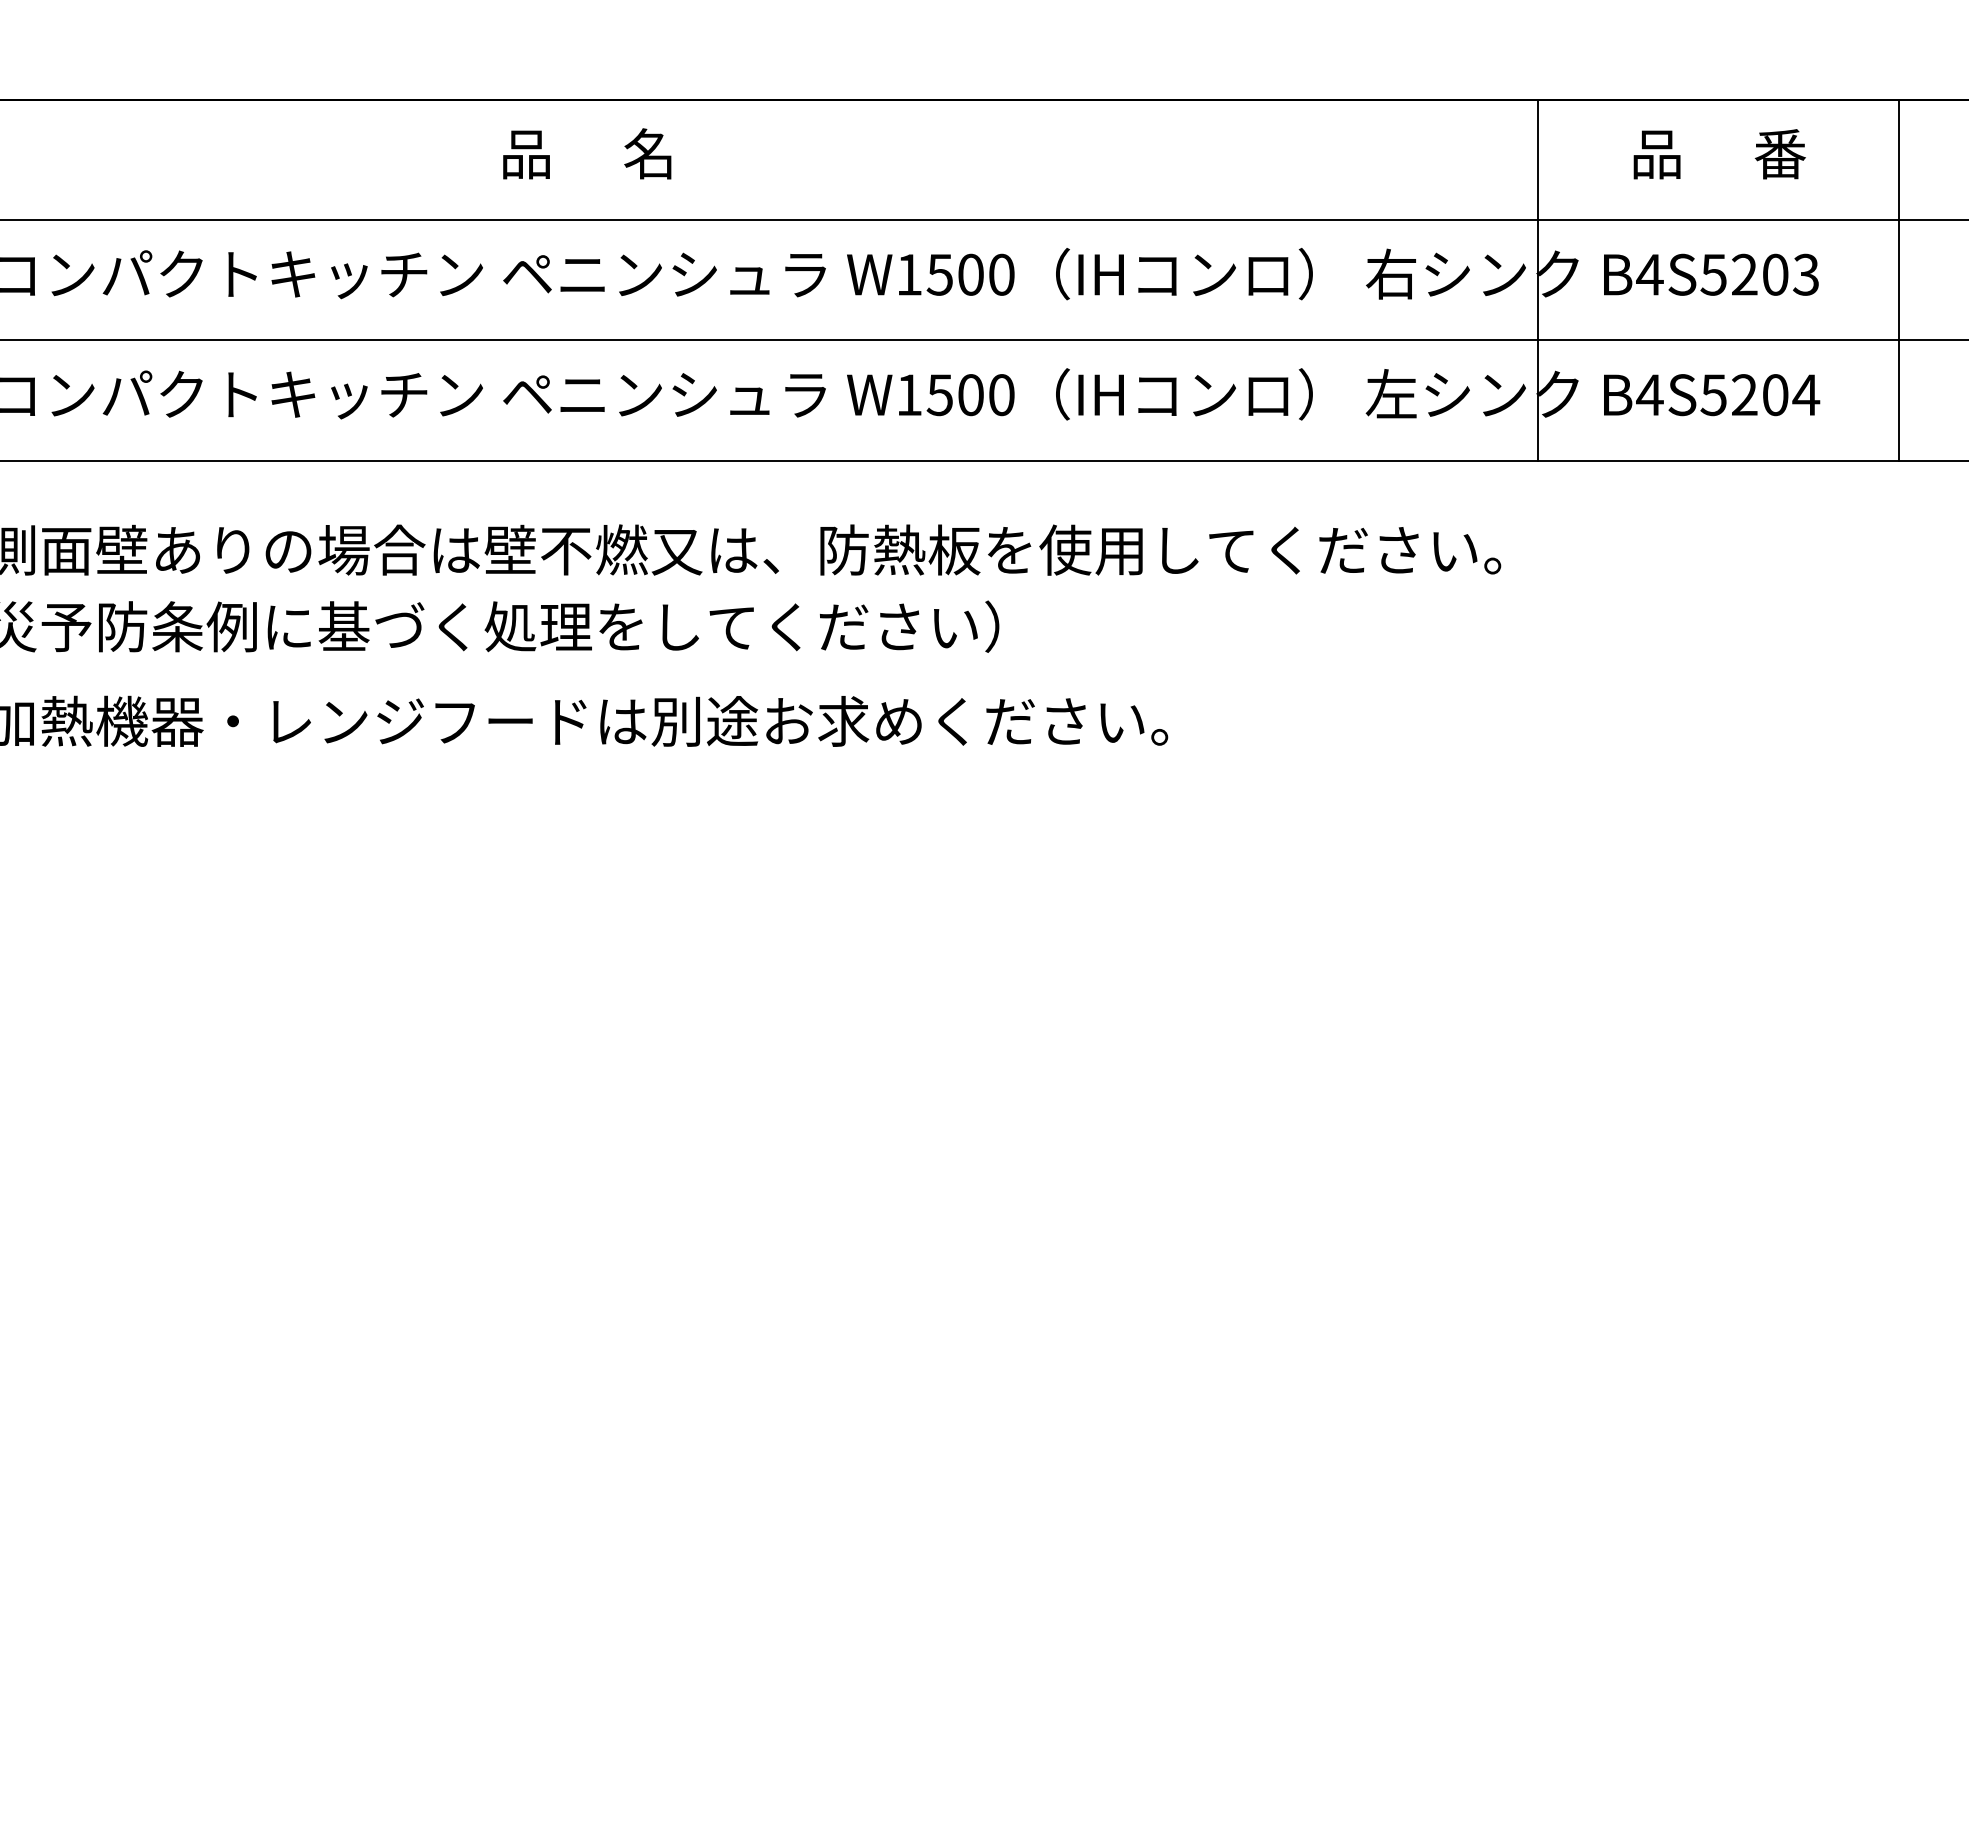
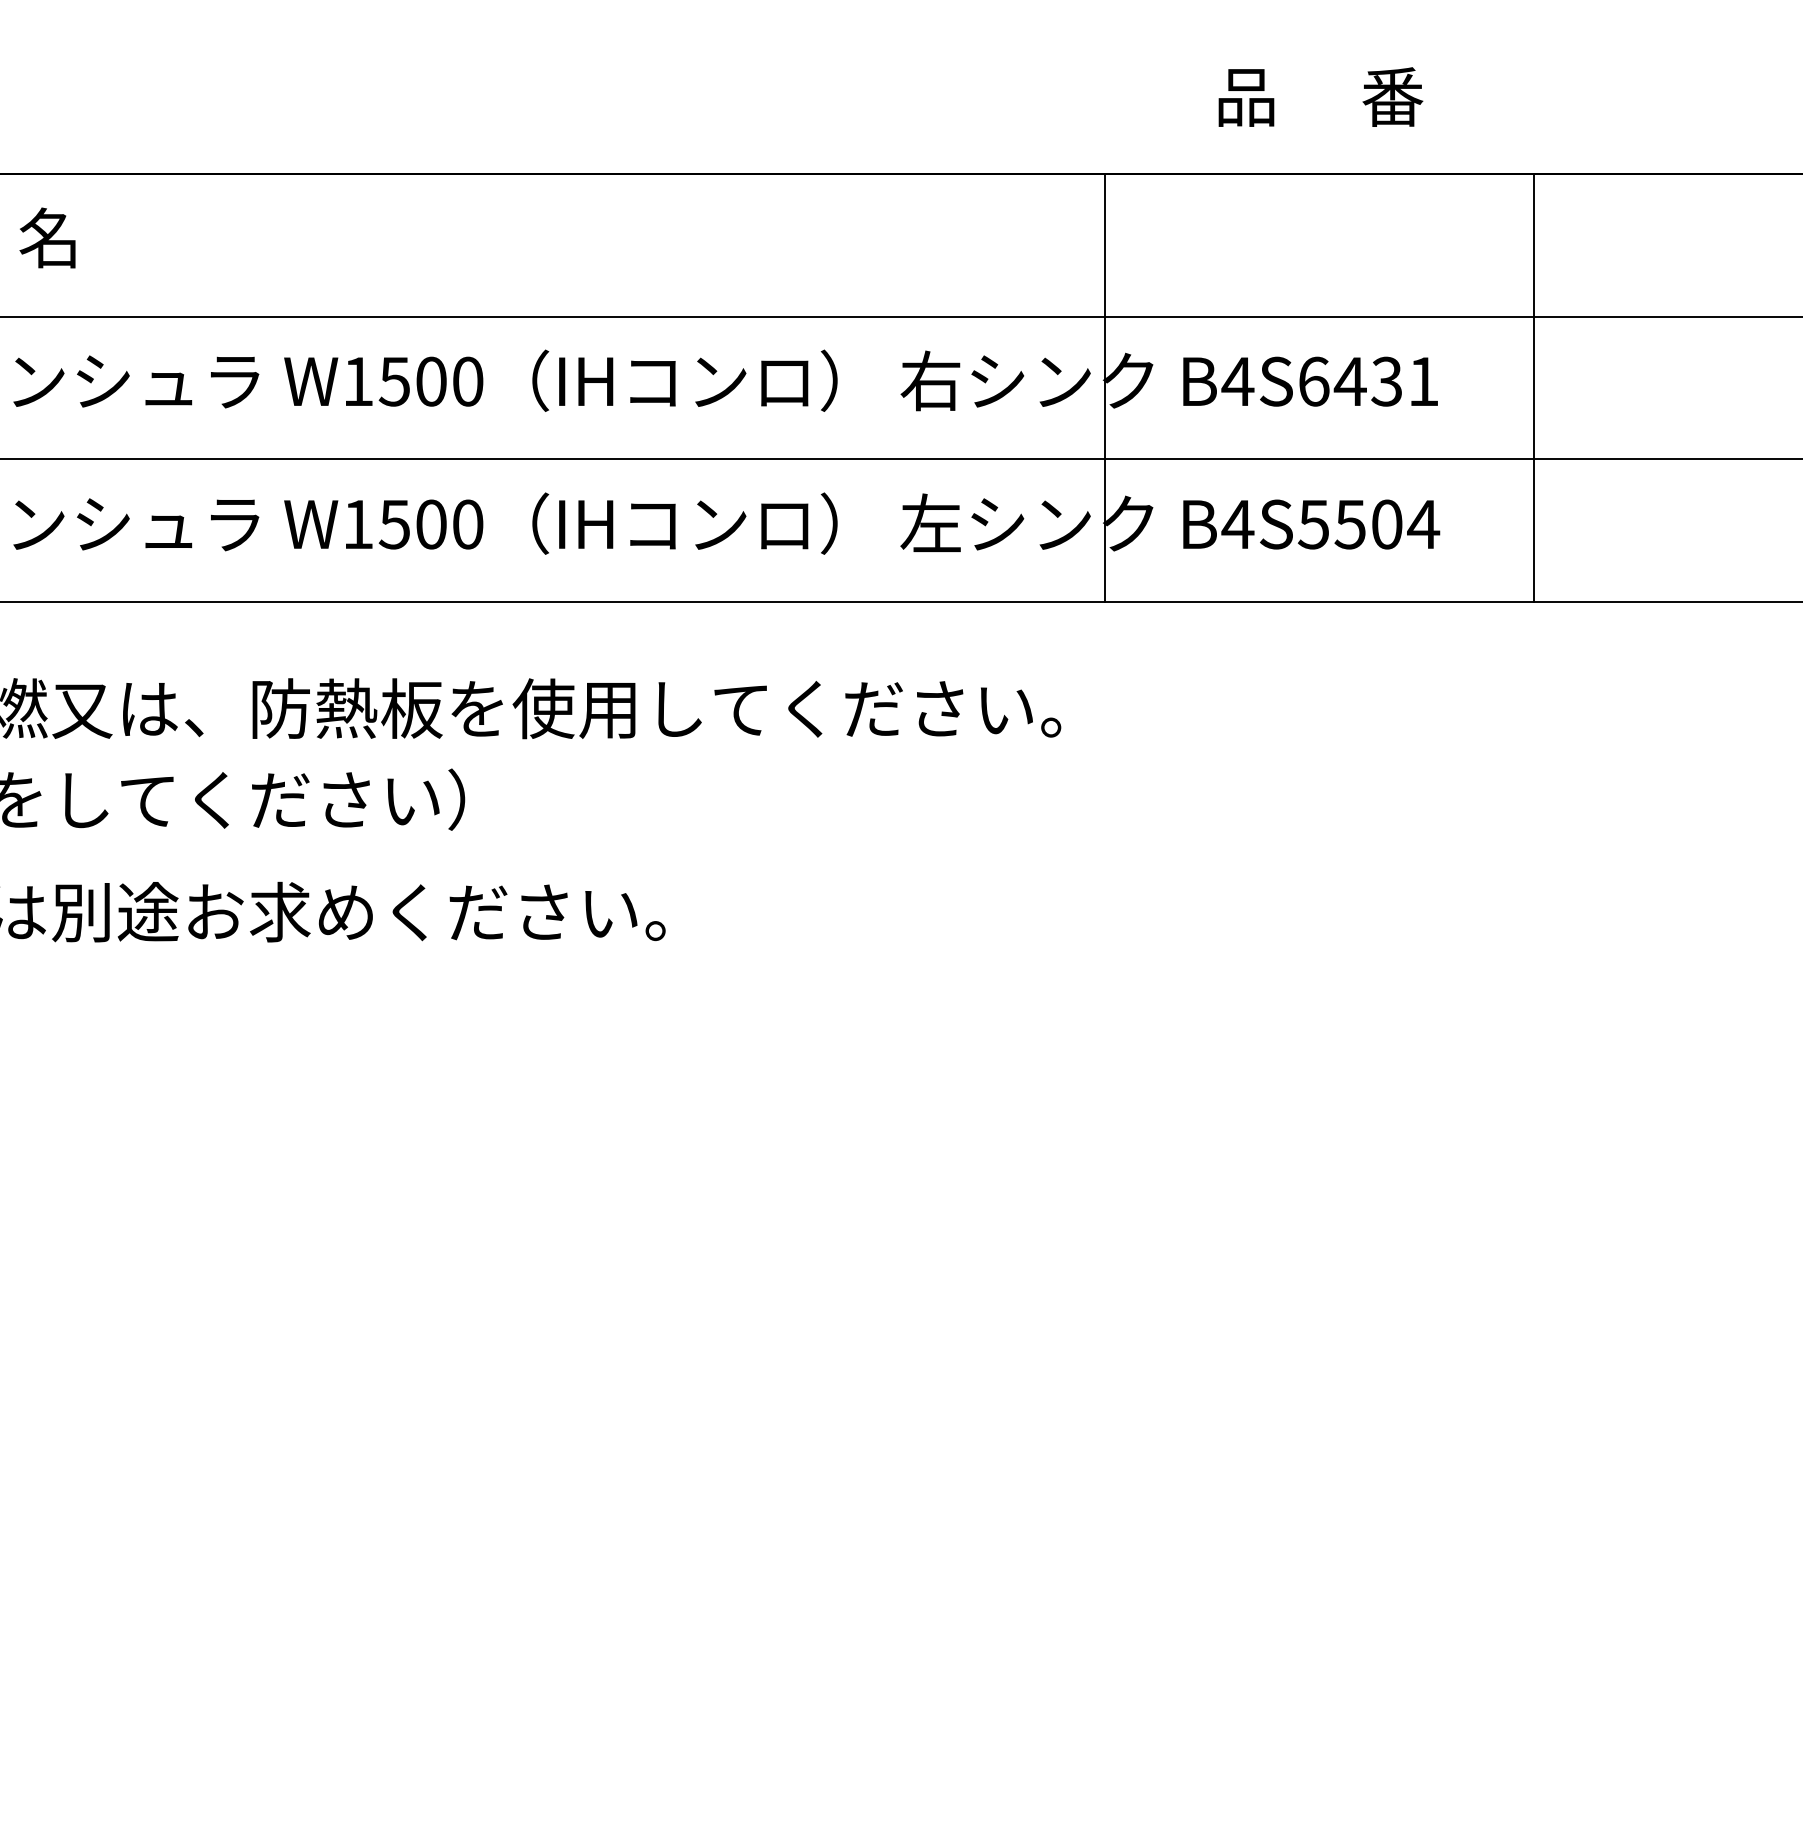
text: (1719, 154) -> (1320, 97), moved
text: (1759, 274) -> (1368, 381), B4S5203 -> B4S6431
text: (1744, 395) -> (1350, 525), B4S5204 -> B4S5504

